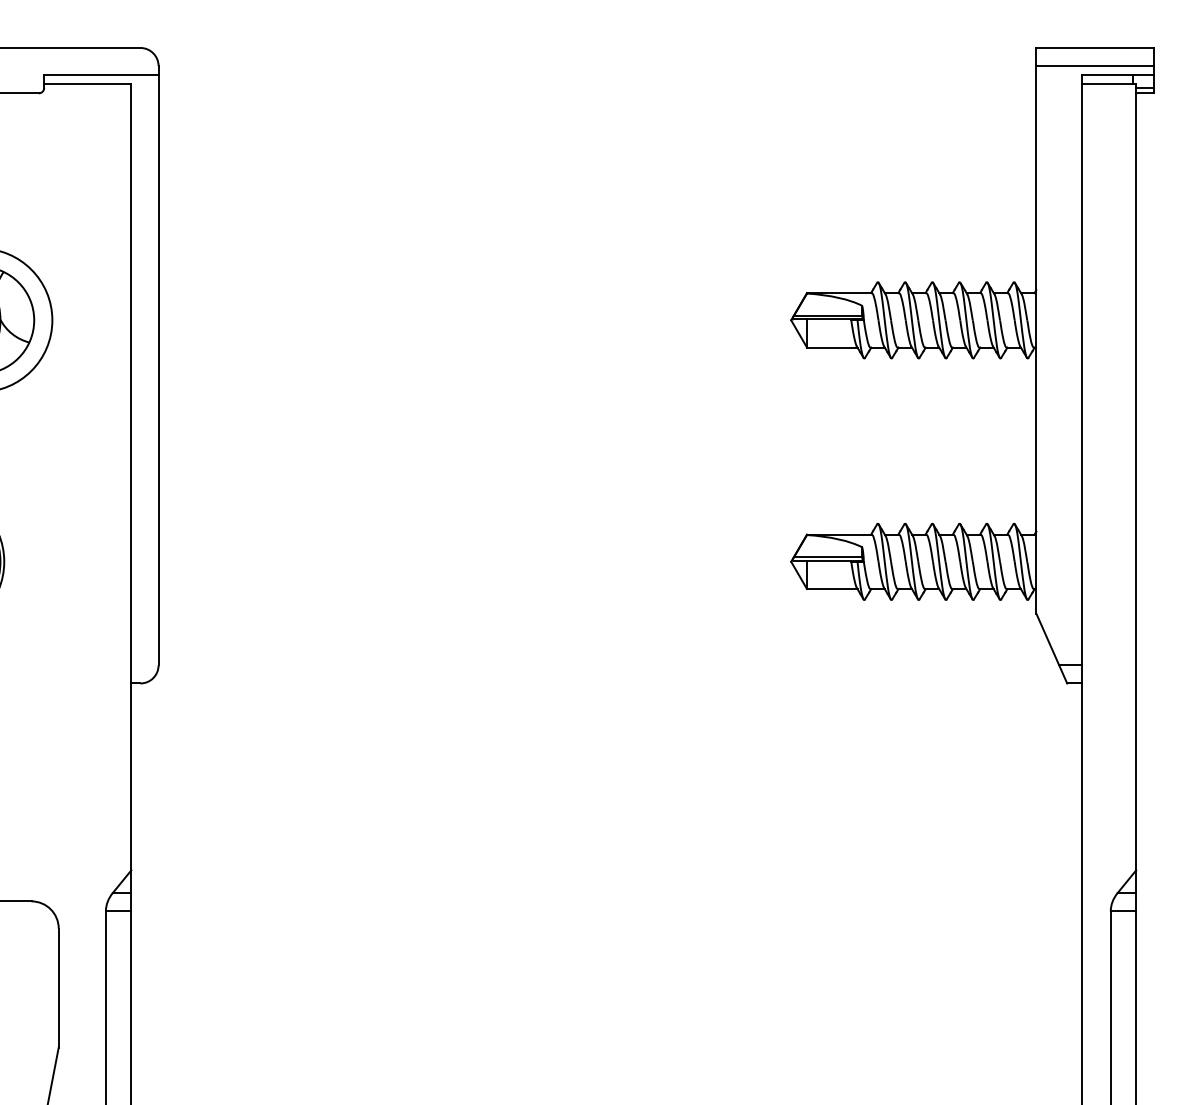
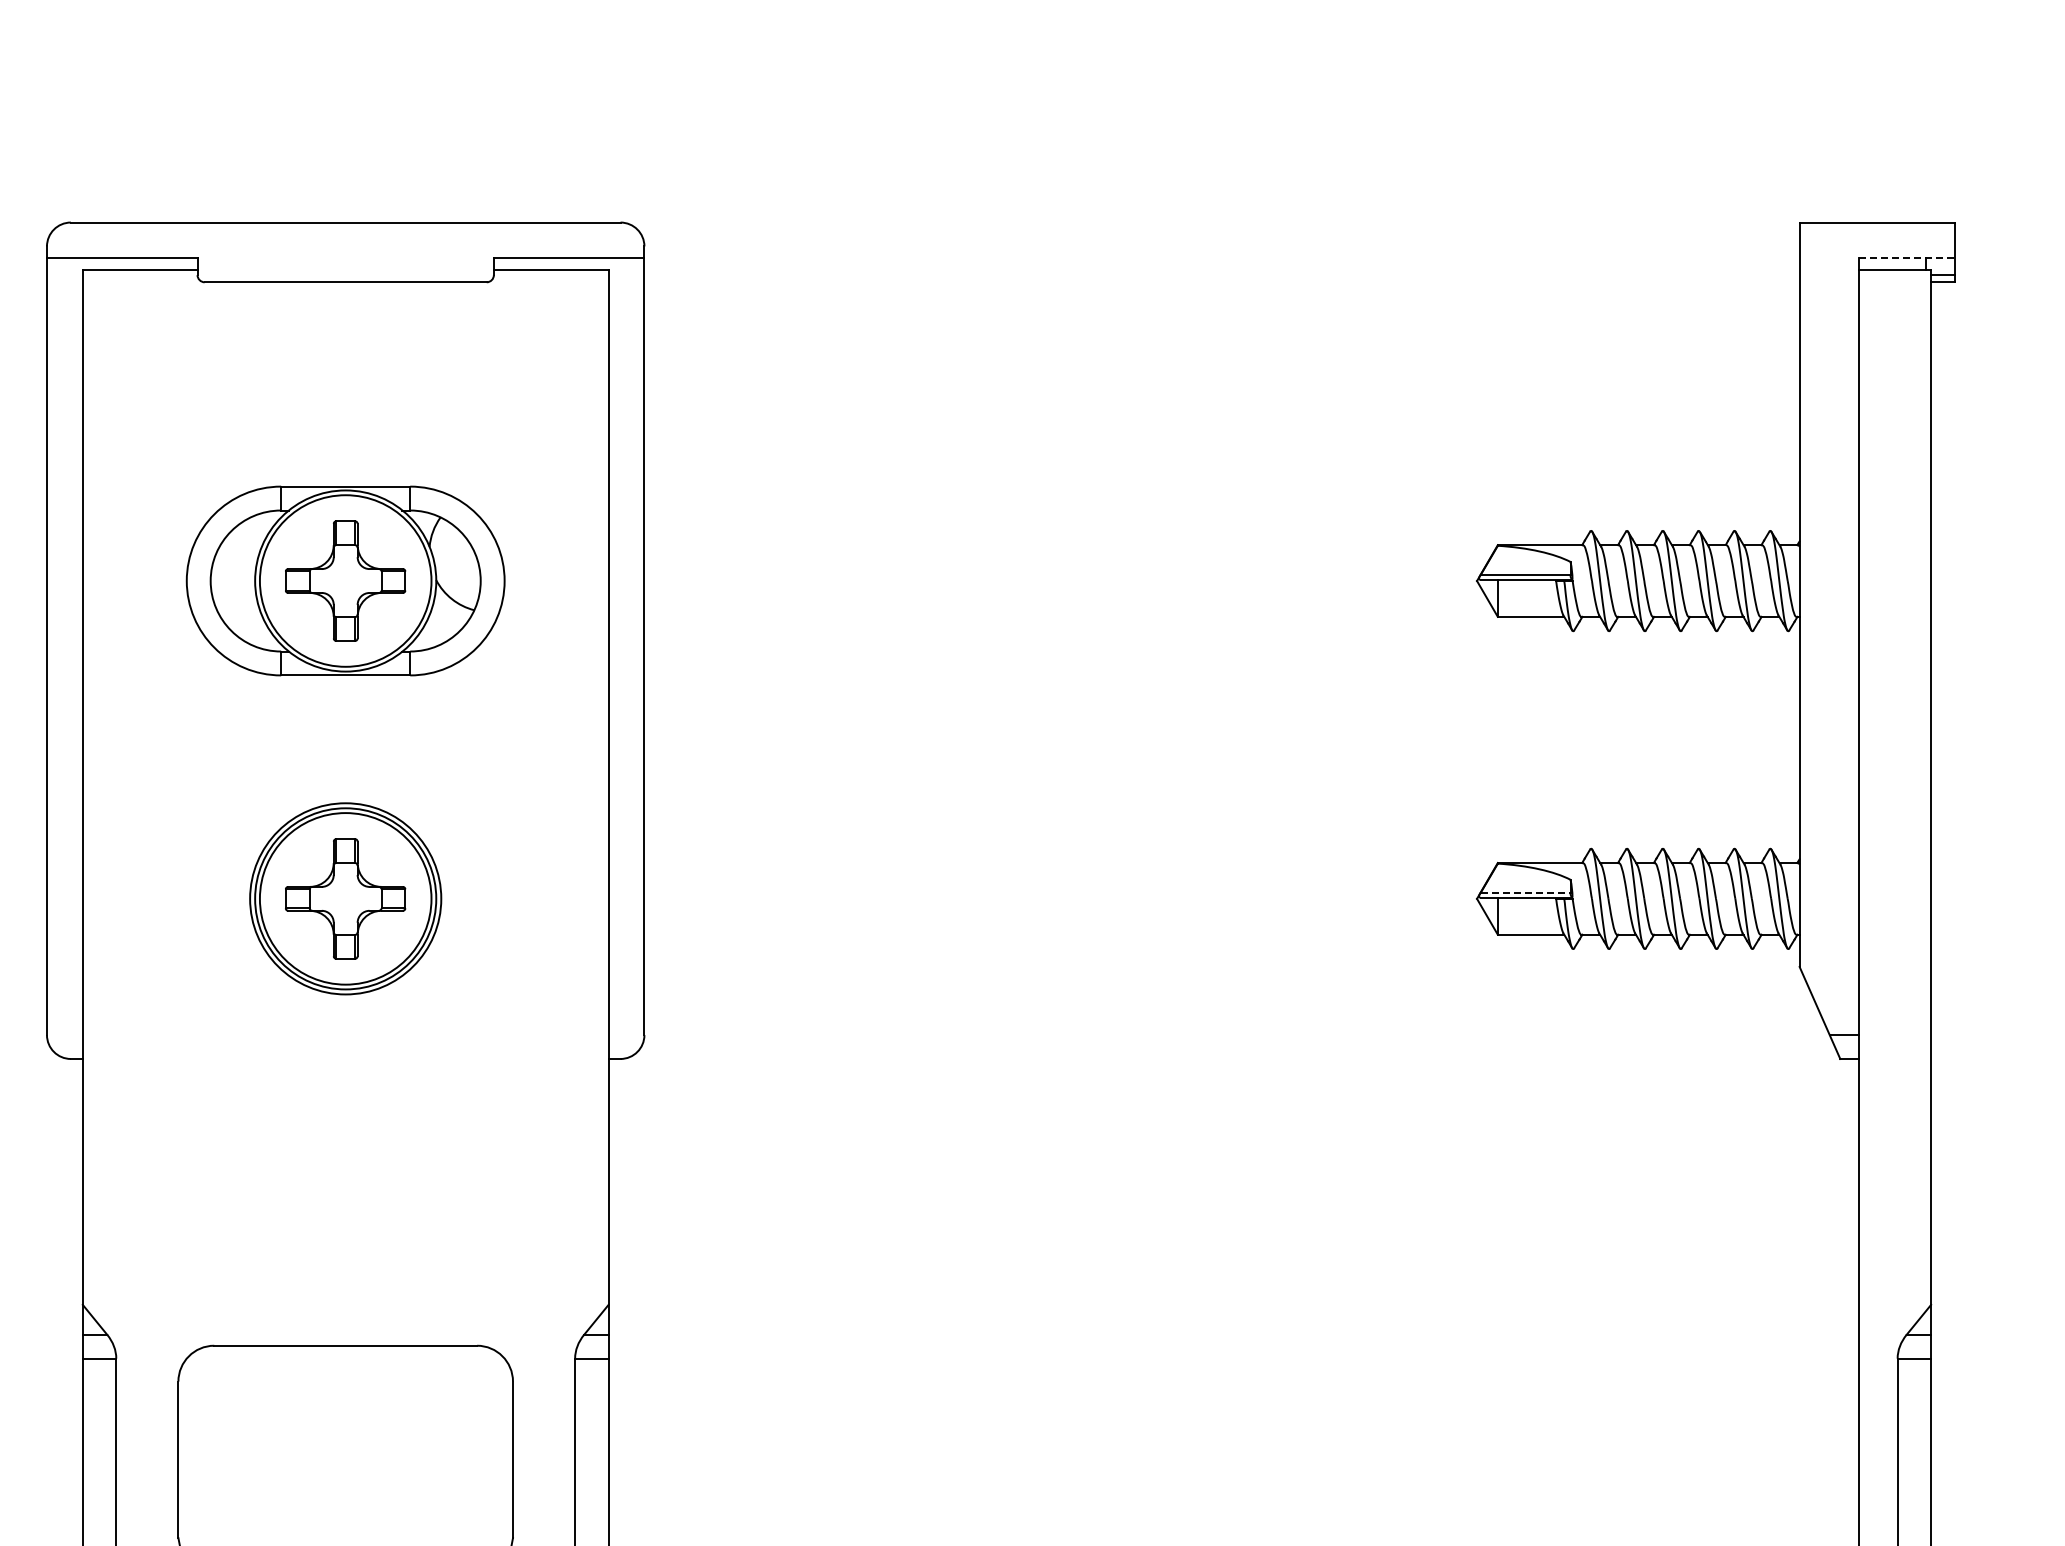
line: (1094, 66) -> (1876, 246), removed
line: (1118, 75) -> (1907, 258), solid -> dashed
line: (828, 556) -> (1526, 892), solid -> dashed

